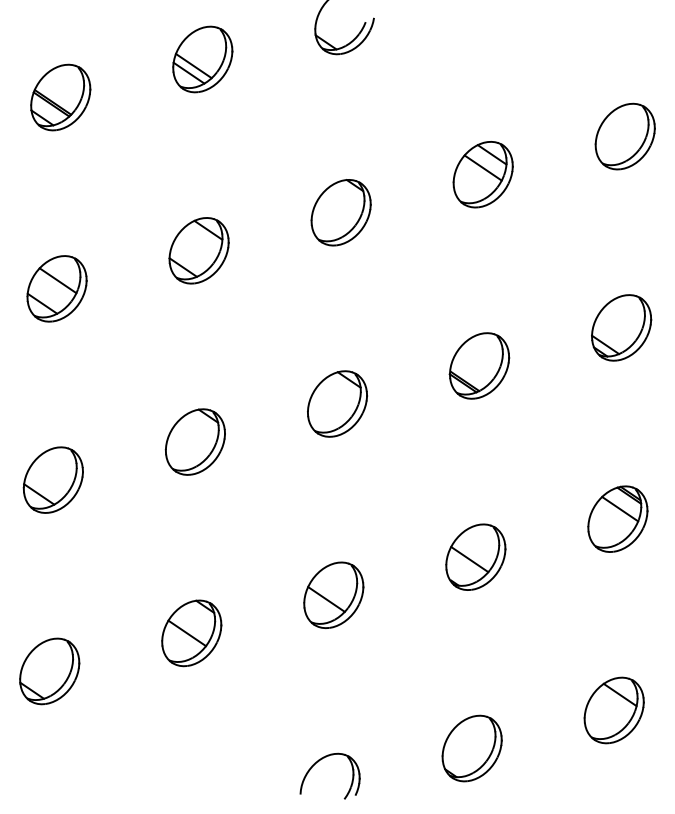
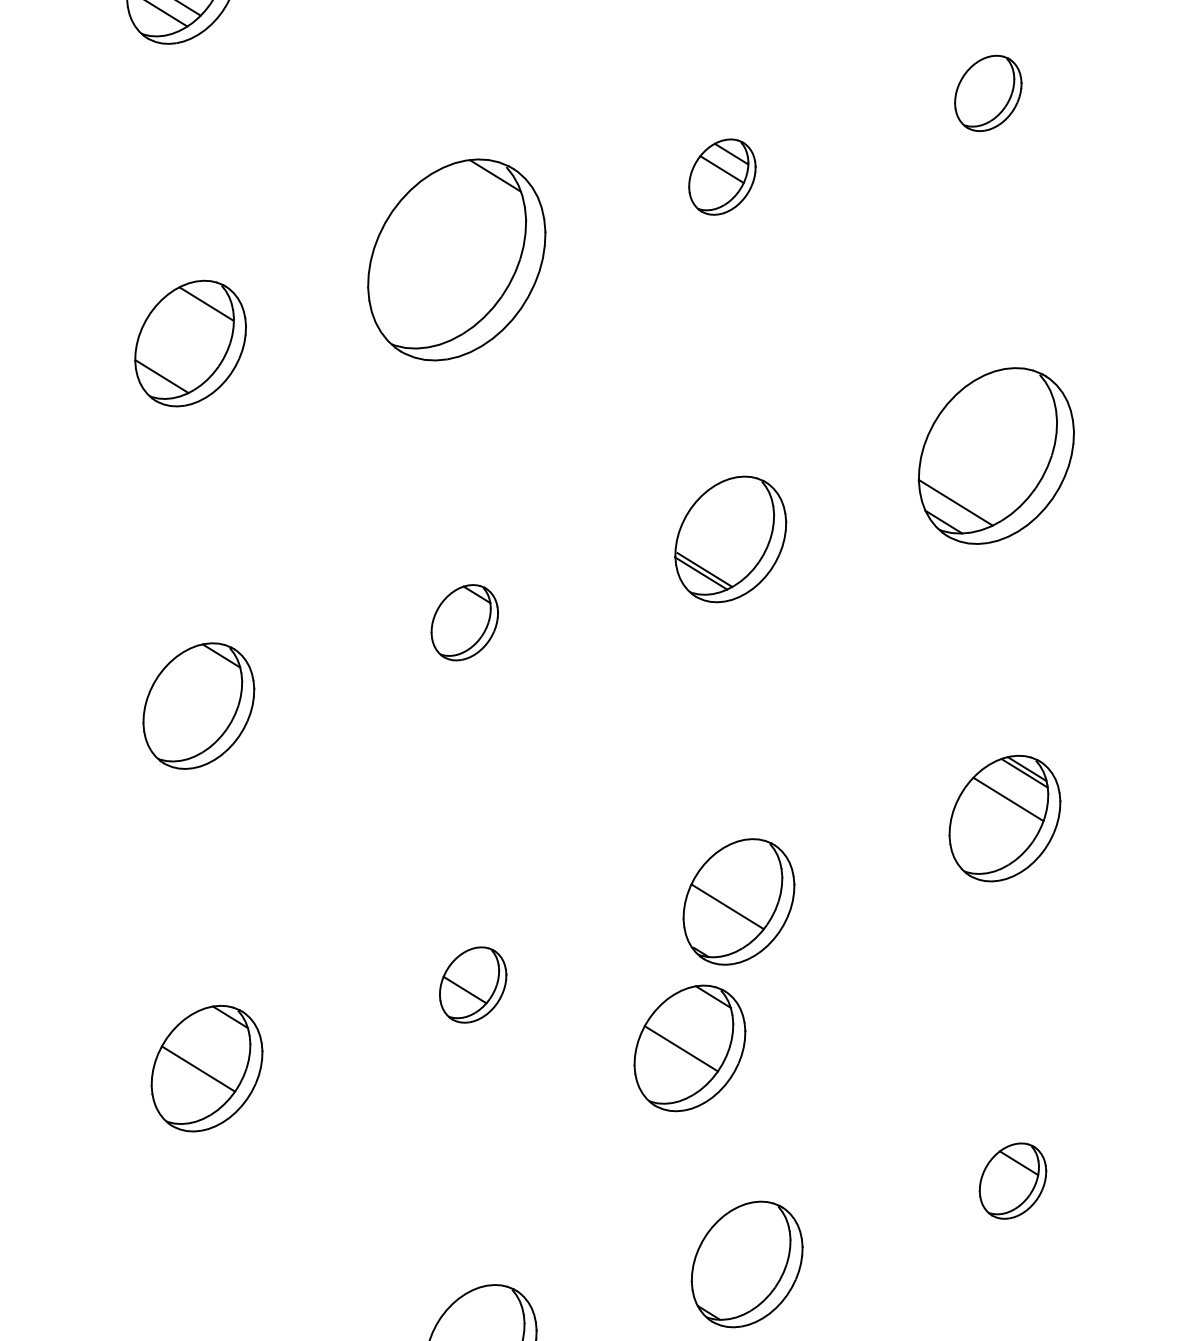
part: (624, 136) -> (987, 93), size x0.6
part: (482, 174) -> (721, 176), size x0.6
part: (340, 212) -> (455, 259), size x1.6
part: (621, 327) -> (996, 455), size x1.4
part: (337, 403) -> (464, 621), size x0.6
part: (333, 594) -> (472, 983), size x0.6
part: (446, 633) -> (689, 1048), added
part: (613, 710) -> (1011, 1181), size x0.6

